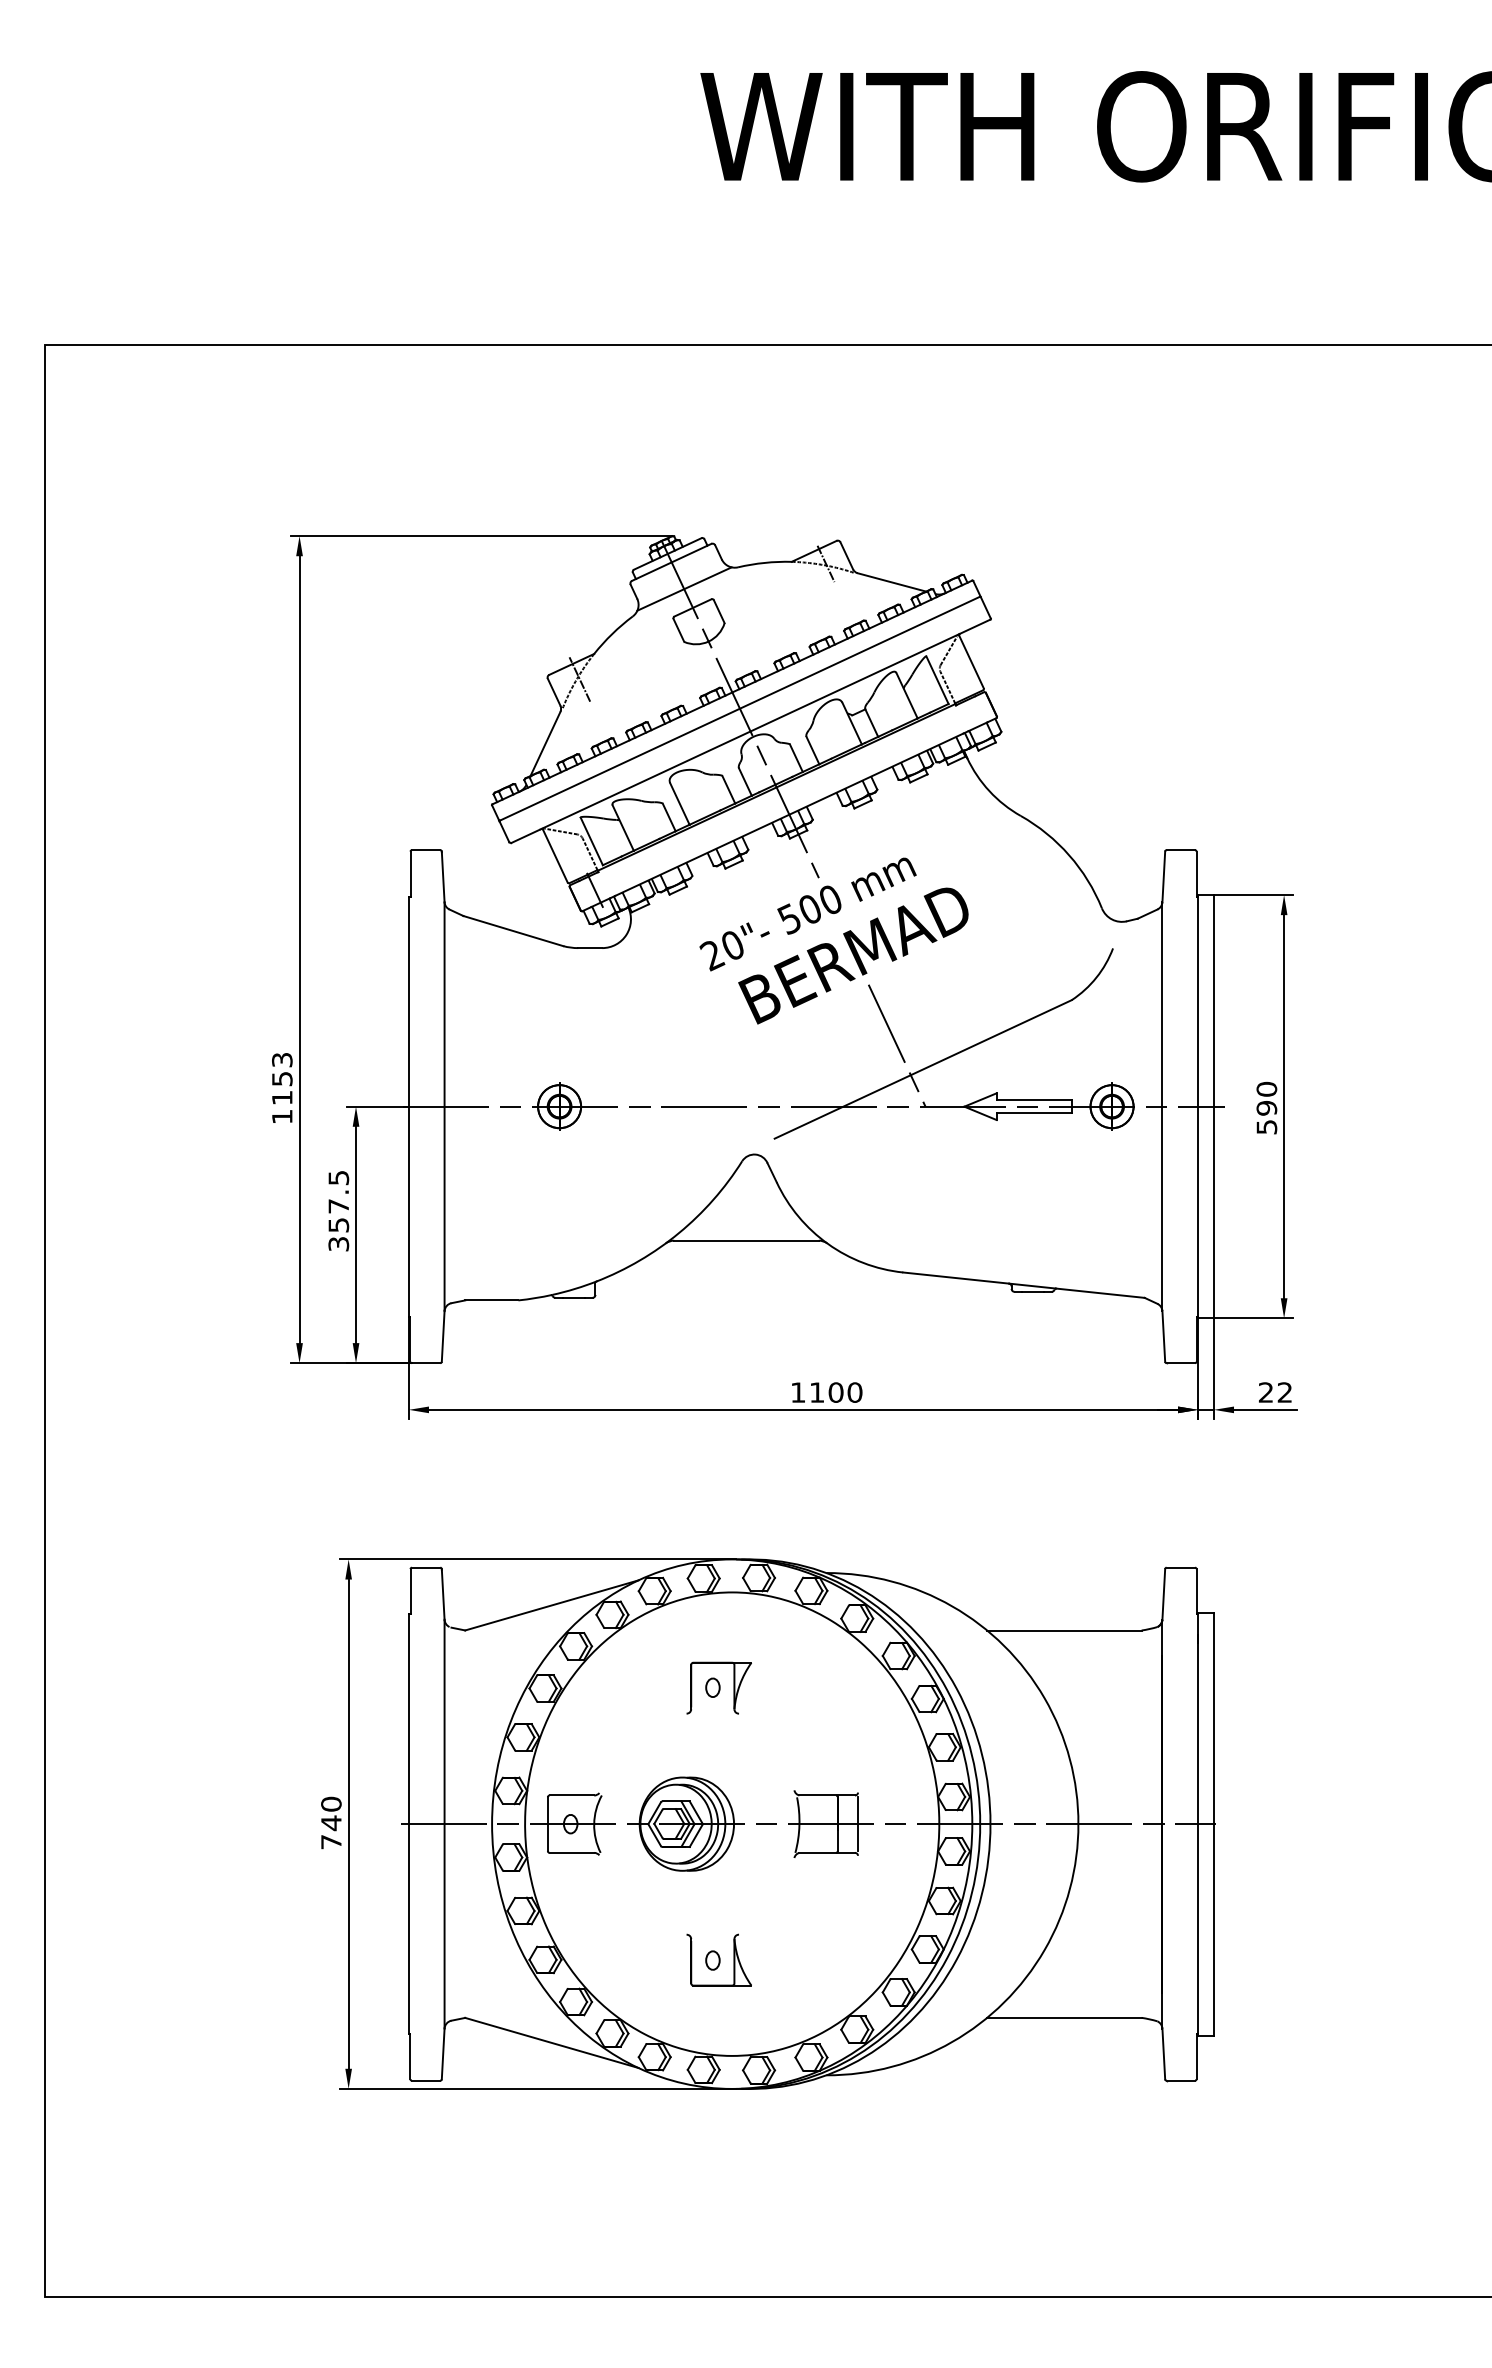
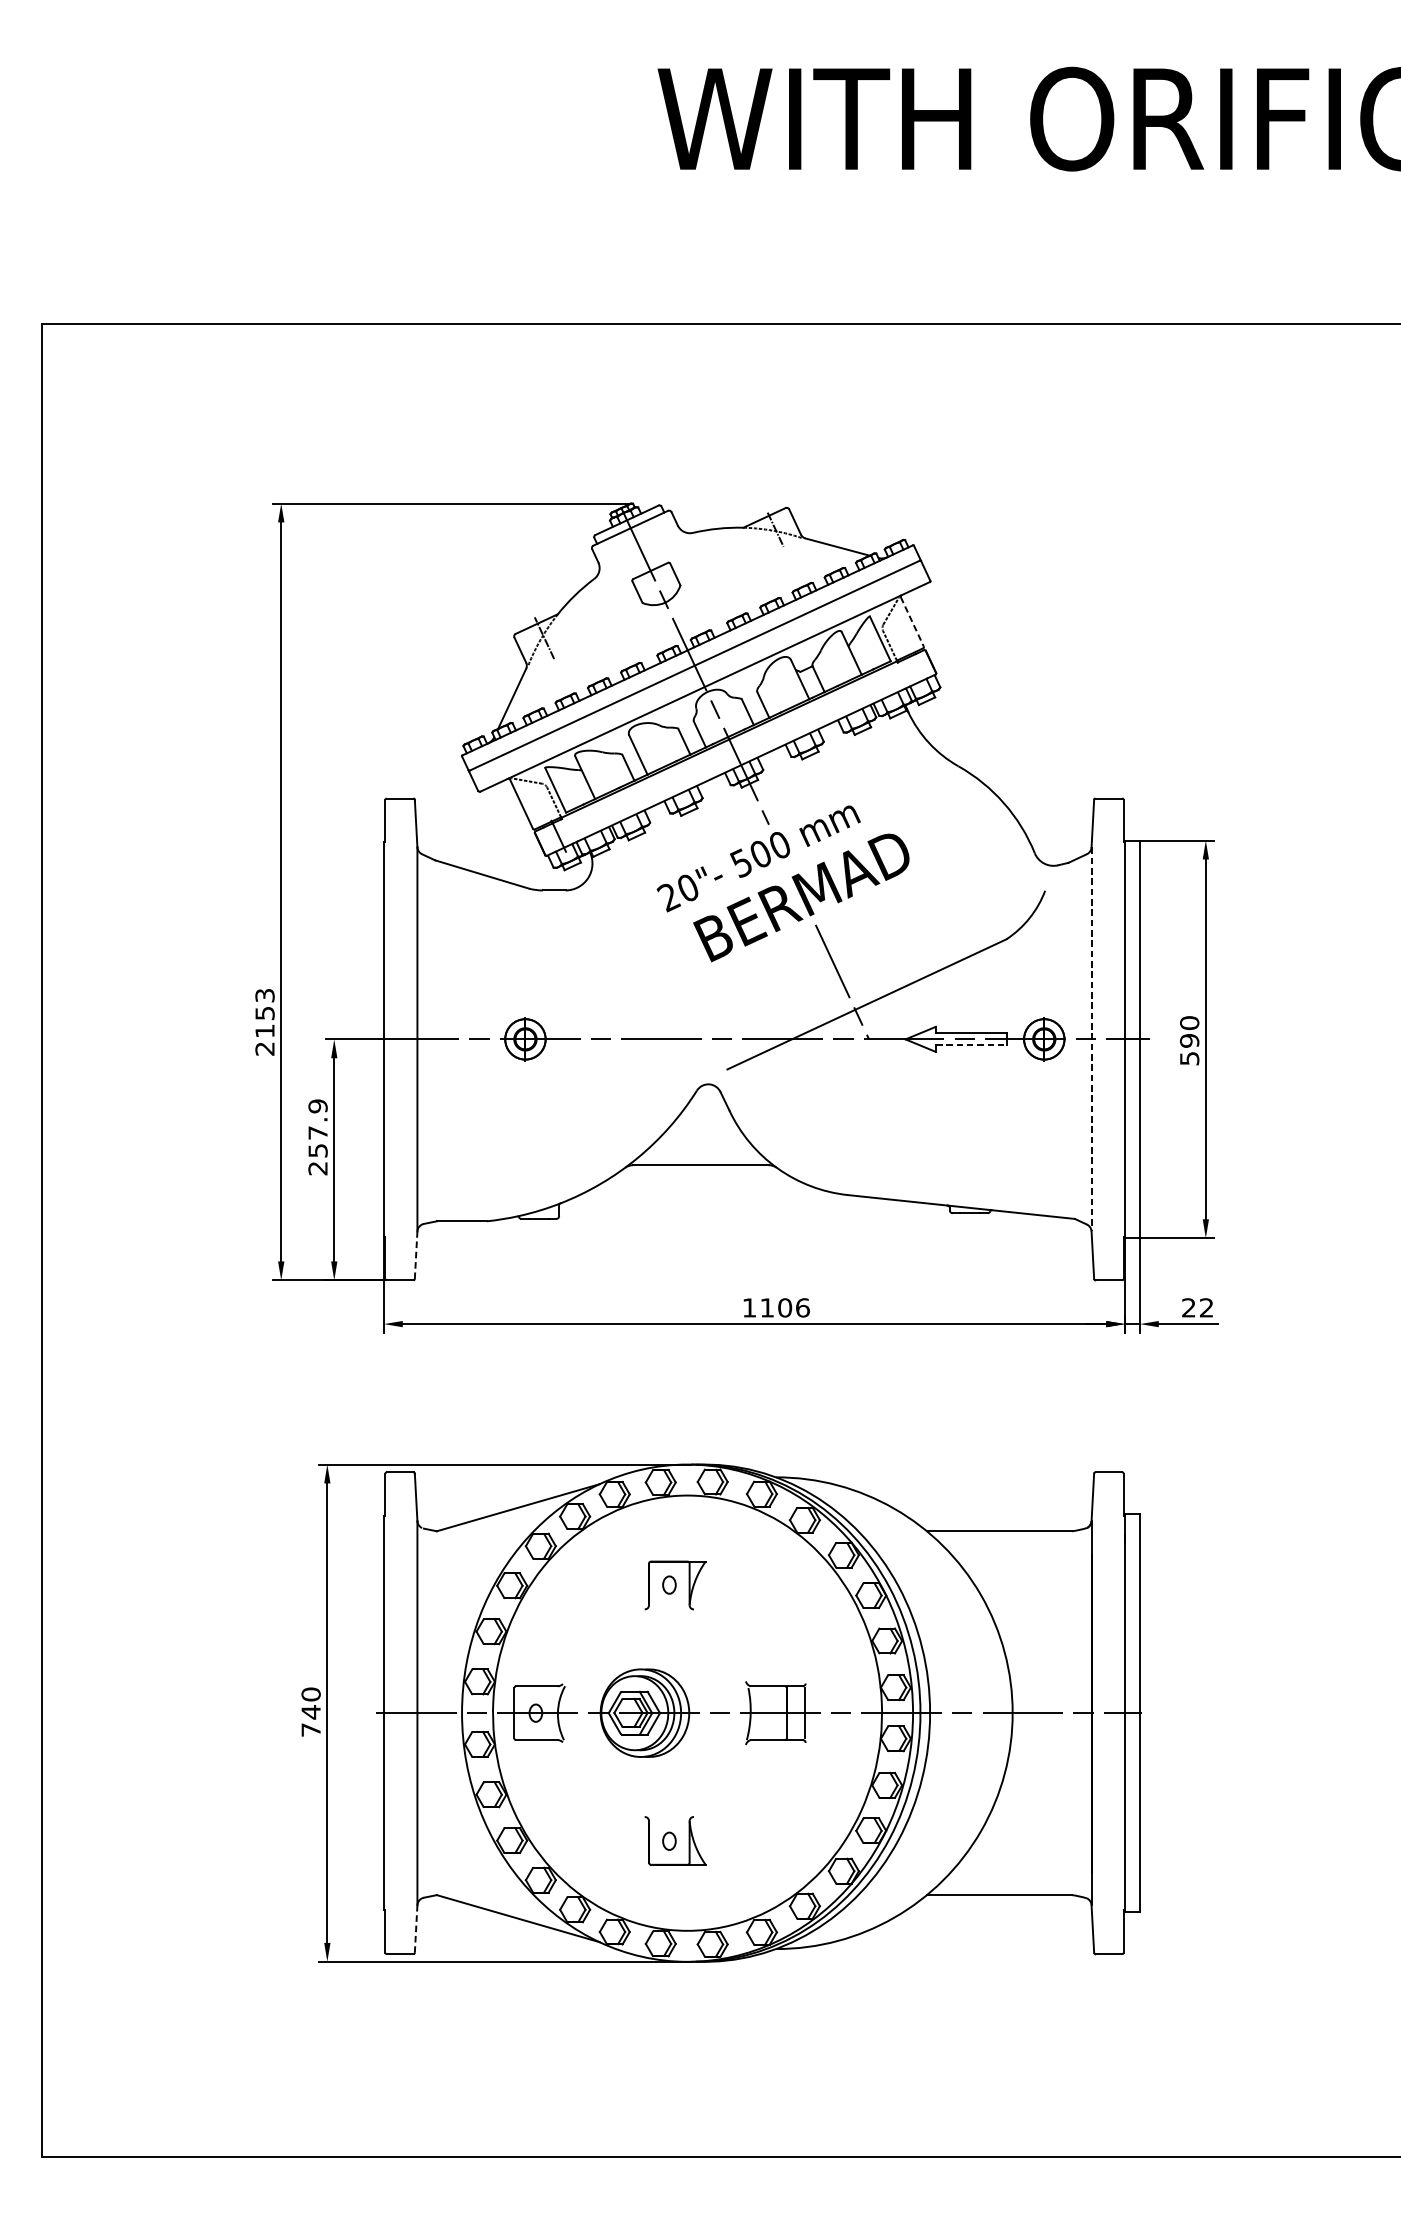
line: (684, 588) -> (642, 552), removed
line: (971, 662) -> (912, 622), solid -> dashed
line: (1162, 1107) -> (1091, 1040), solid -> dashed
line: (1034, 1113) -> (971, 1045), solid -> dashed
text: (282, 1117) -> (265, 1049), 1153 -> 2153
text: (338, 1210) -> (317, 1136), 357.5 -> 257.9
line: (443, 1335) -> (416, 1254), solid -> dashed
text: (854, 1392) -> (802, 1307), 1100 -> 1106
line: (443, 2053) -> (416, 1928), solid -> dashed

